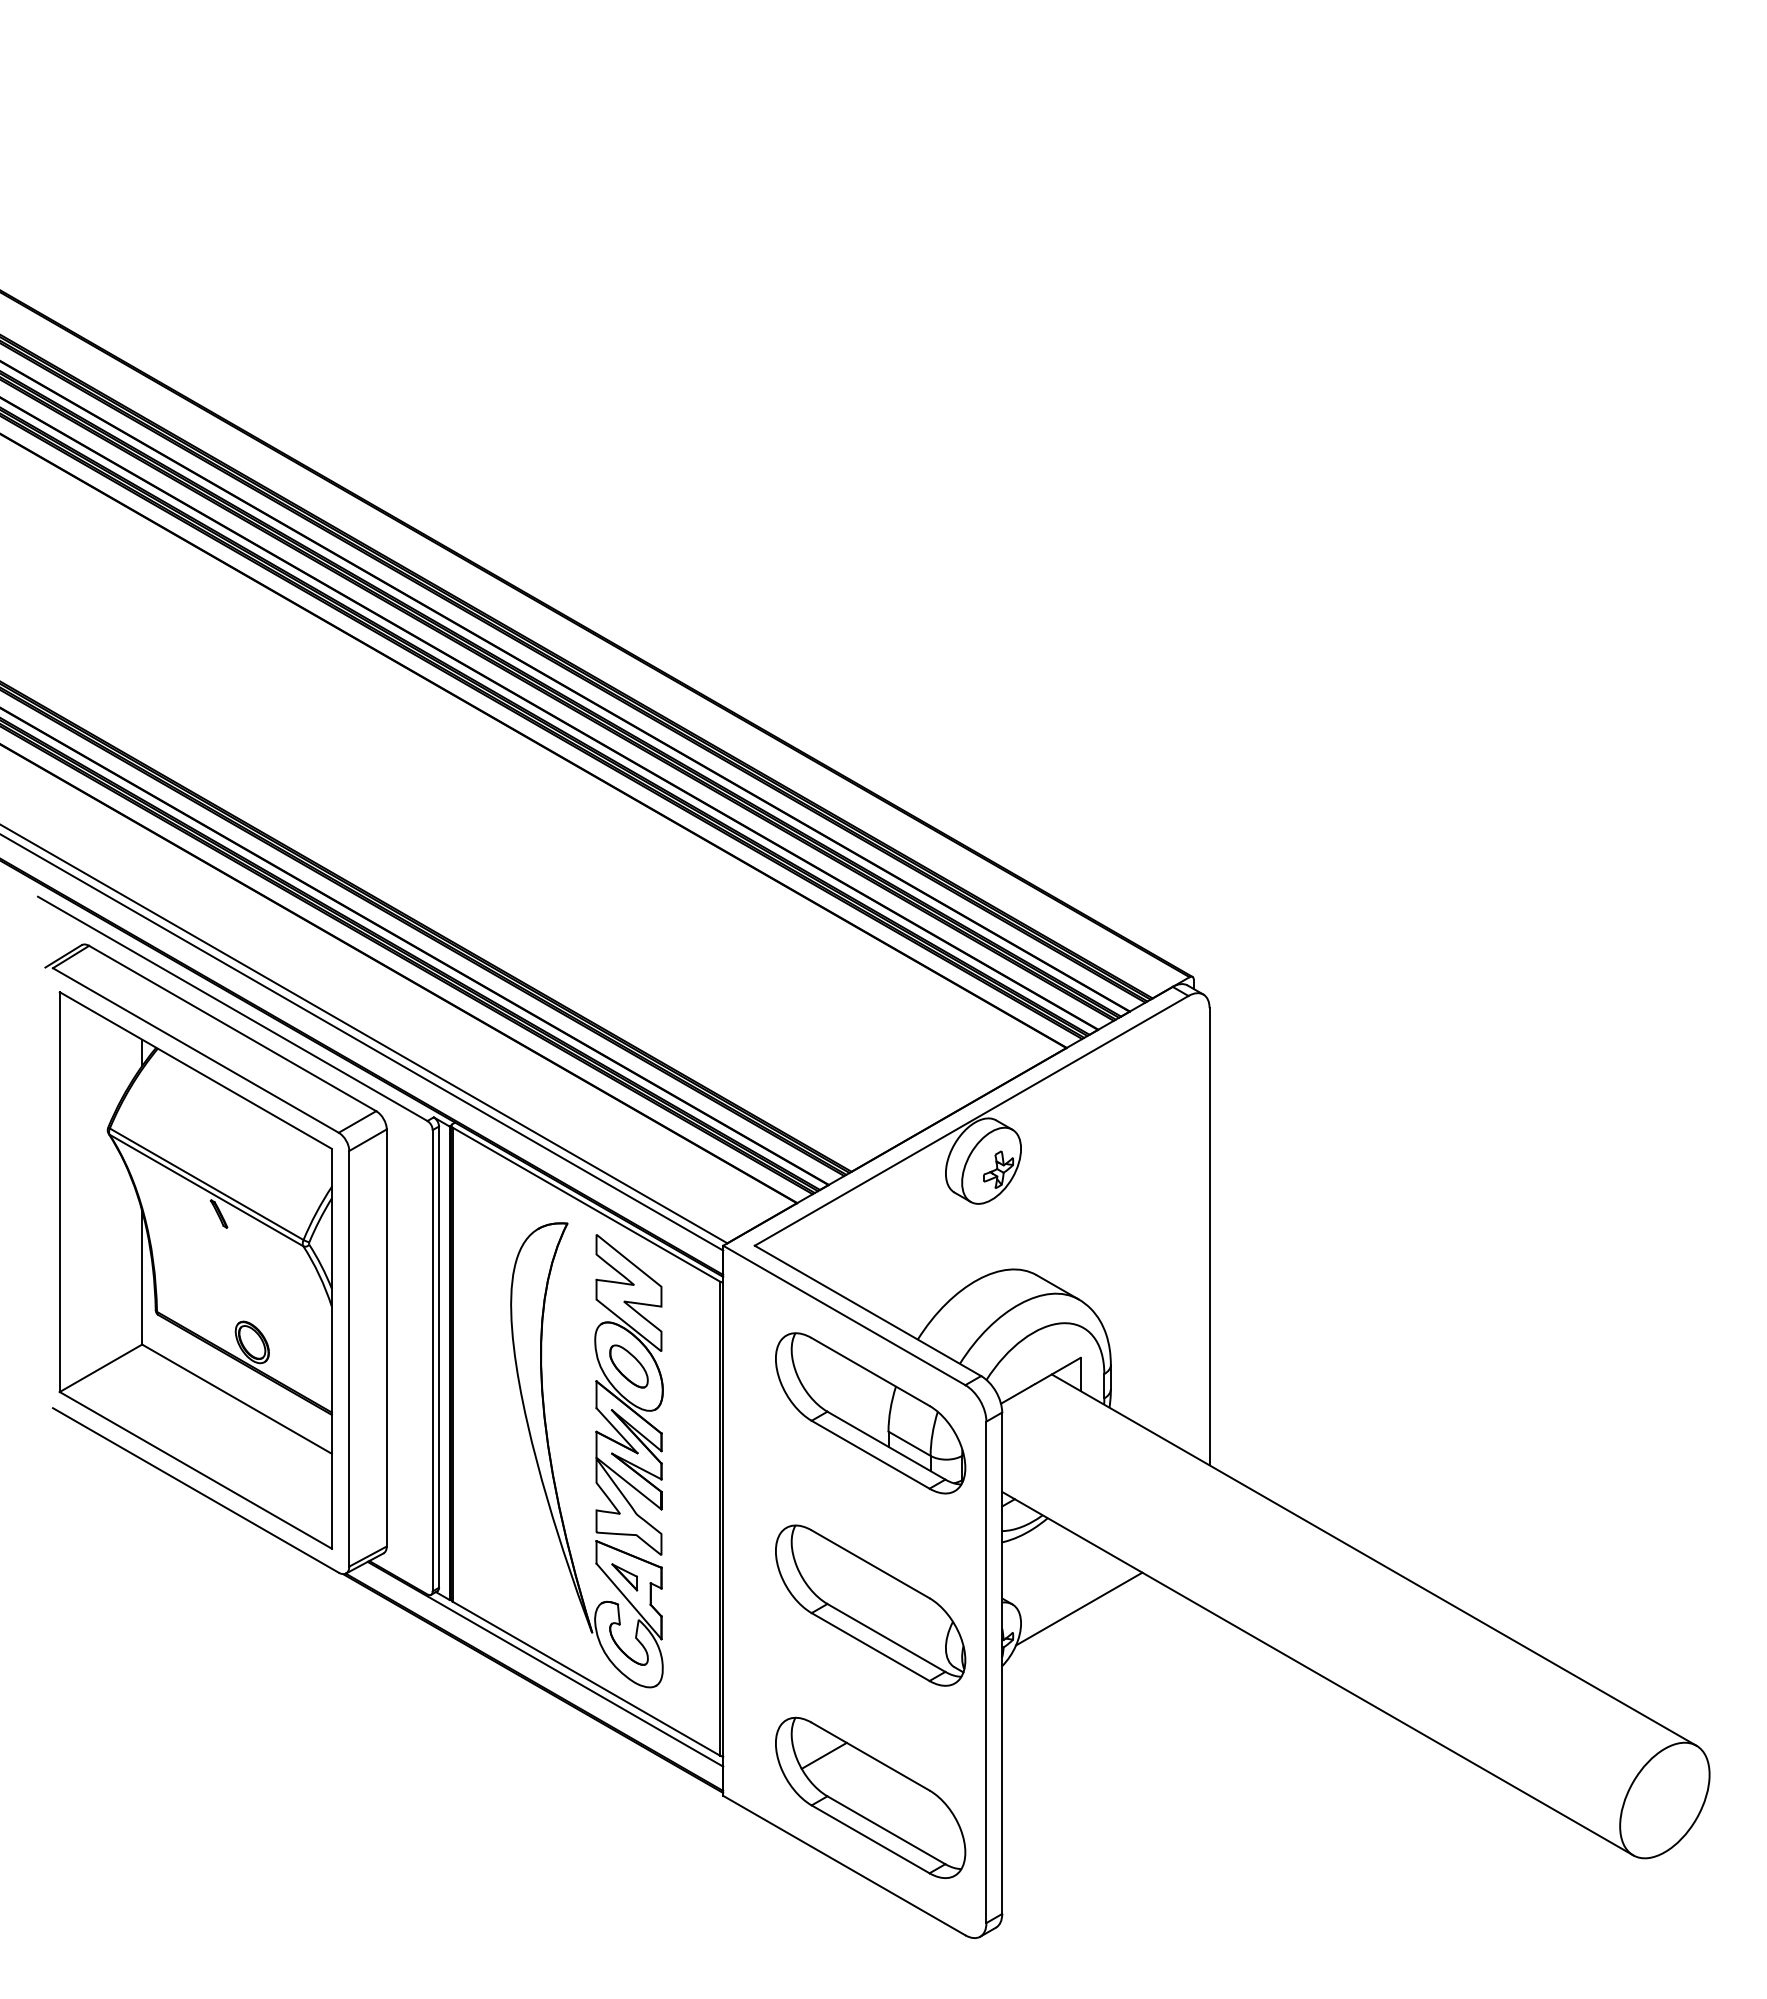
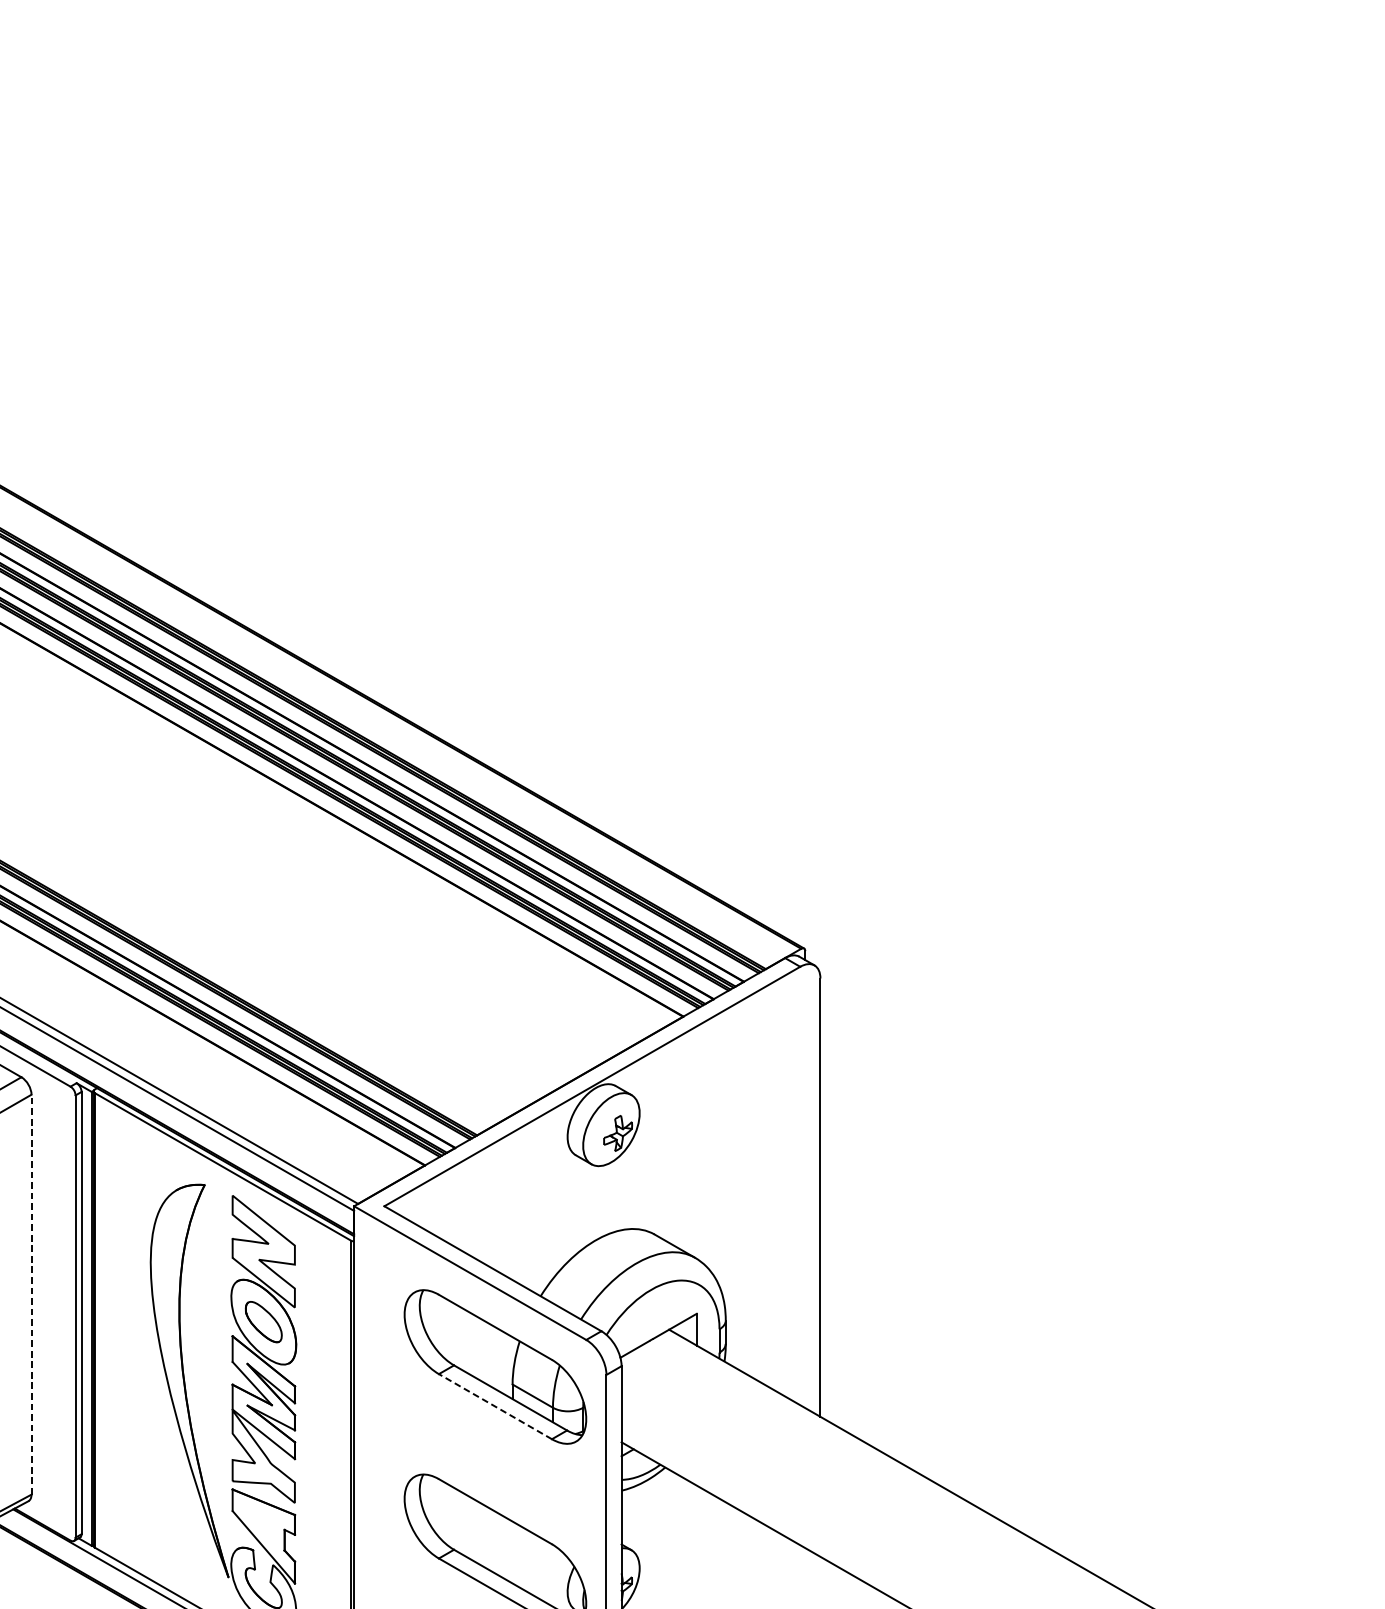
line: (386, 1337) -> (31, 1294), solid -> dashed
line: (870, 1454) -> (495, 1406), solid -> dashed
part: (624, 1577) -> (259, 1524), removed
line: (1079, 1608) -> (695, 1554), removed

